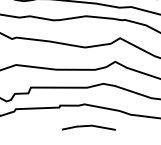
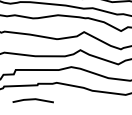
line: (87, 127) -> (32, 100), moved

